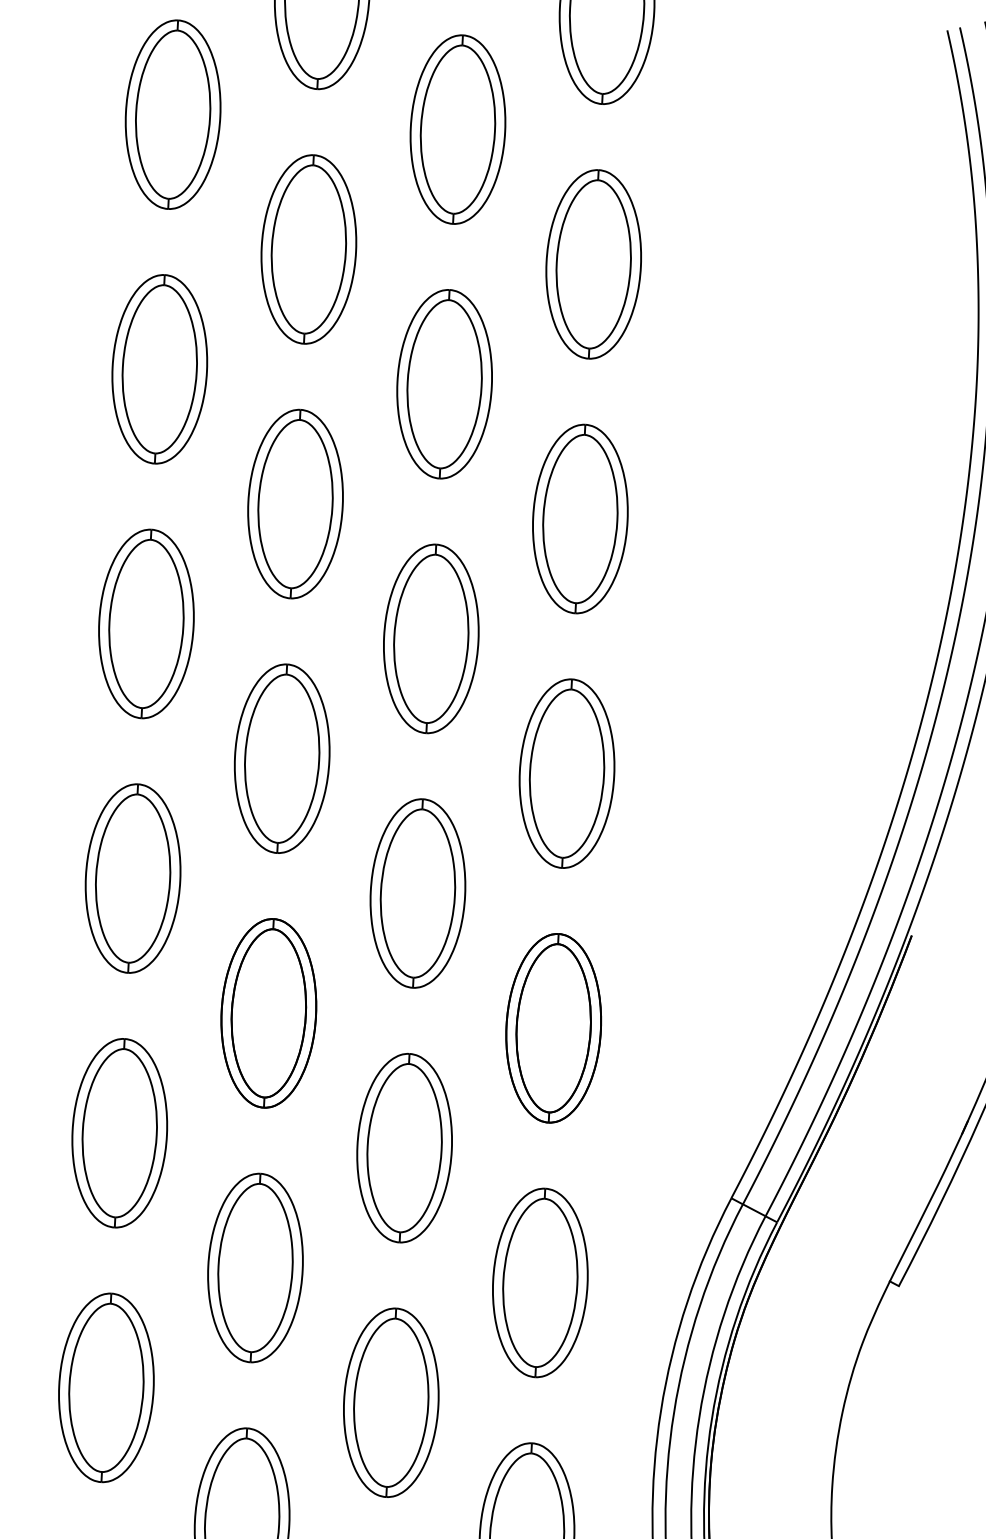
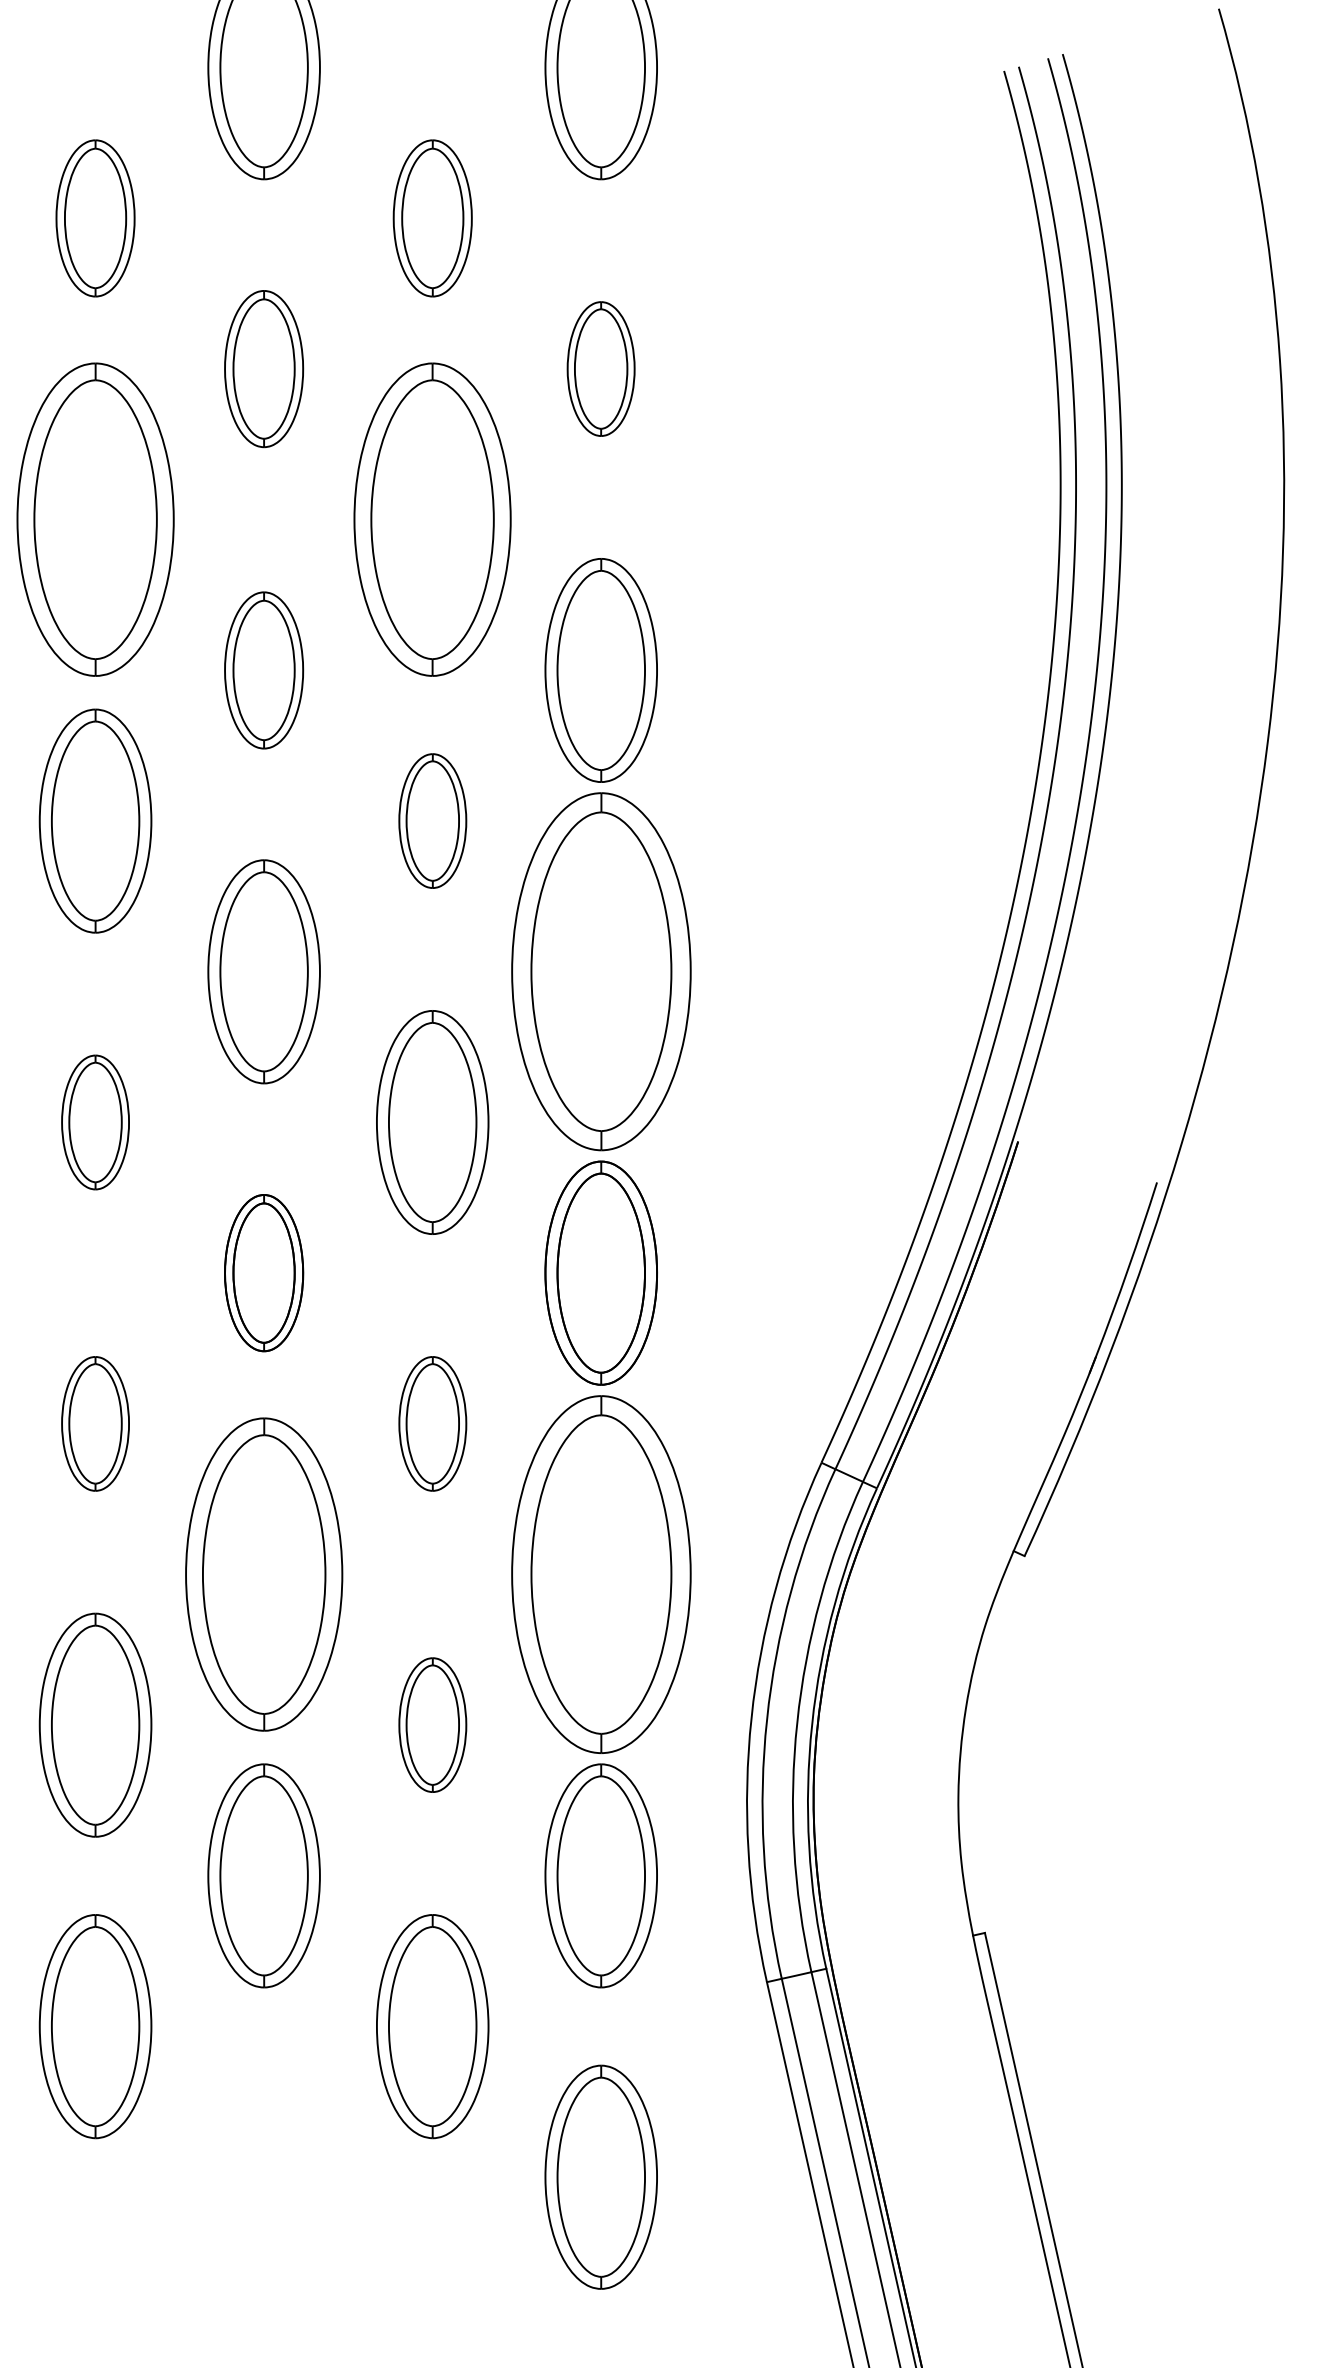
part: (173, 114) -> (95, 218), size x0.7
part: (457, 129) -> (432, 218), size x0.7
part: (308, 248) -> (263, 368), size x0.7
part: (593, 263) -> (600, 368), size x0.6
part: (159, 369) -> (95, 519), size x1.4
part: (444, 384) -> (432, 519), size x1.4
part: (295, 504) -> (263, 670), size x0.7
part: (431, 638) -> (432, 820), size x0.6
part: (566, 773) -> (600, 971), size x1.6
part: (133, 878) -> (95, 1122), size x0.6
part: (268, 1012) -> (263, 1272), size x0.7
part: (119, 1132) -> (95, 1423), size x0.6
part: (404, 1147) -> (432, 1423), size x0.6
part: (254, 1267) -> (263, 1574), size x1.4
part: (539, 1282) -> (600, 1574), size x1.6
part: (391, 1402) -> (432, 1724), size x0.6

